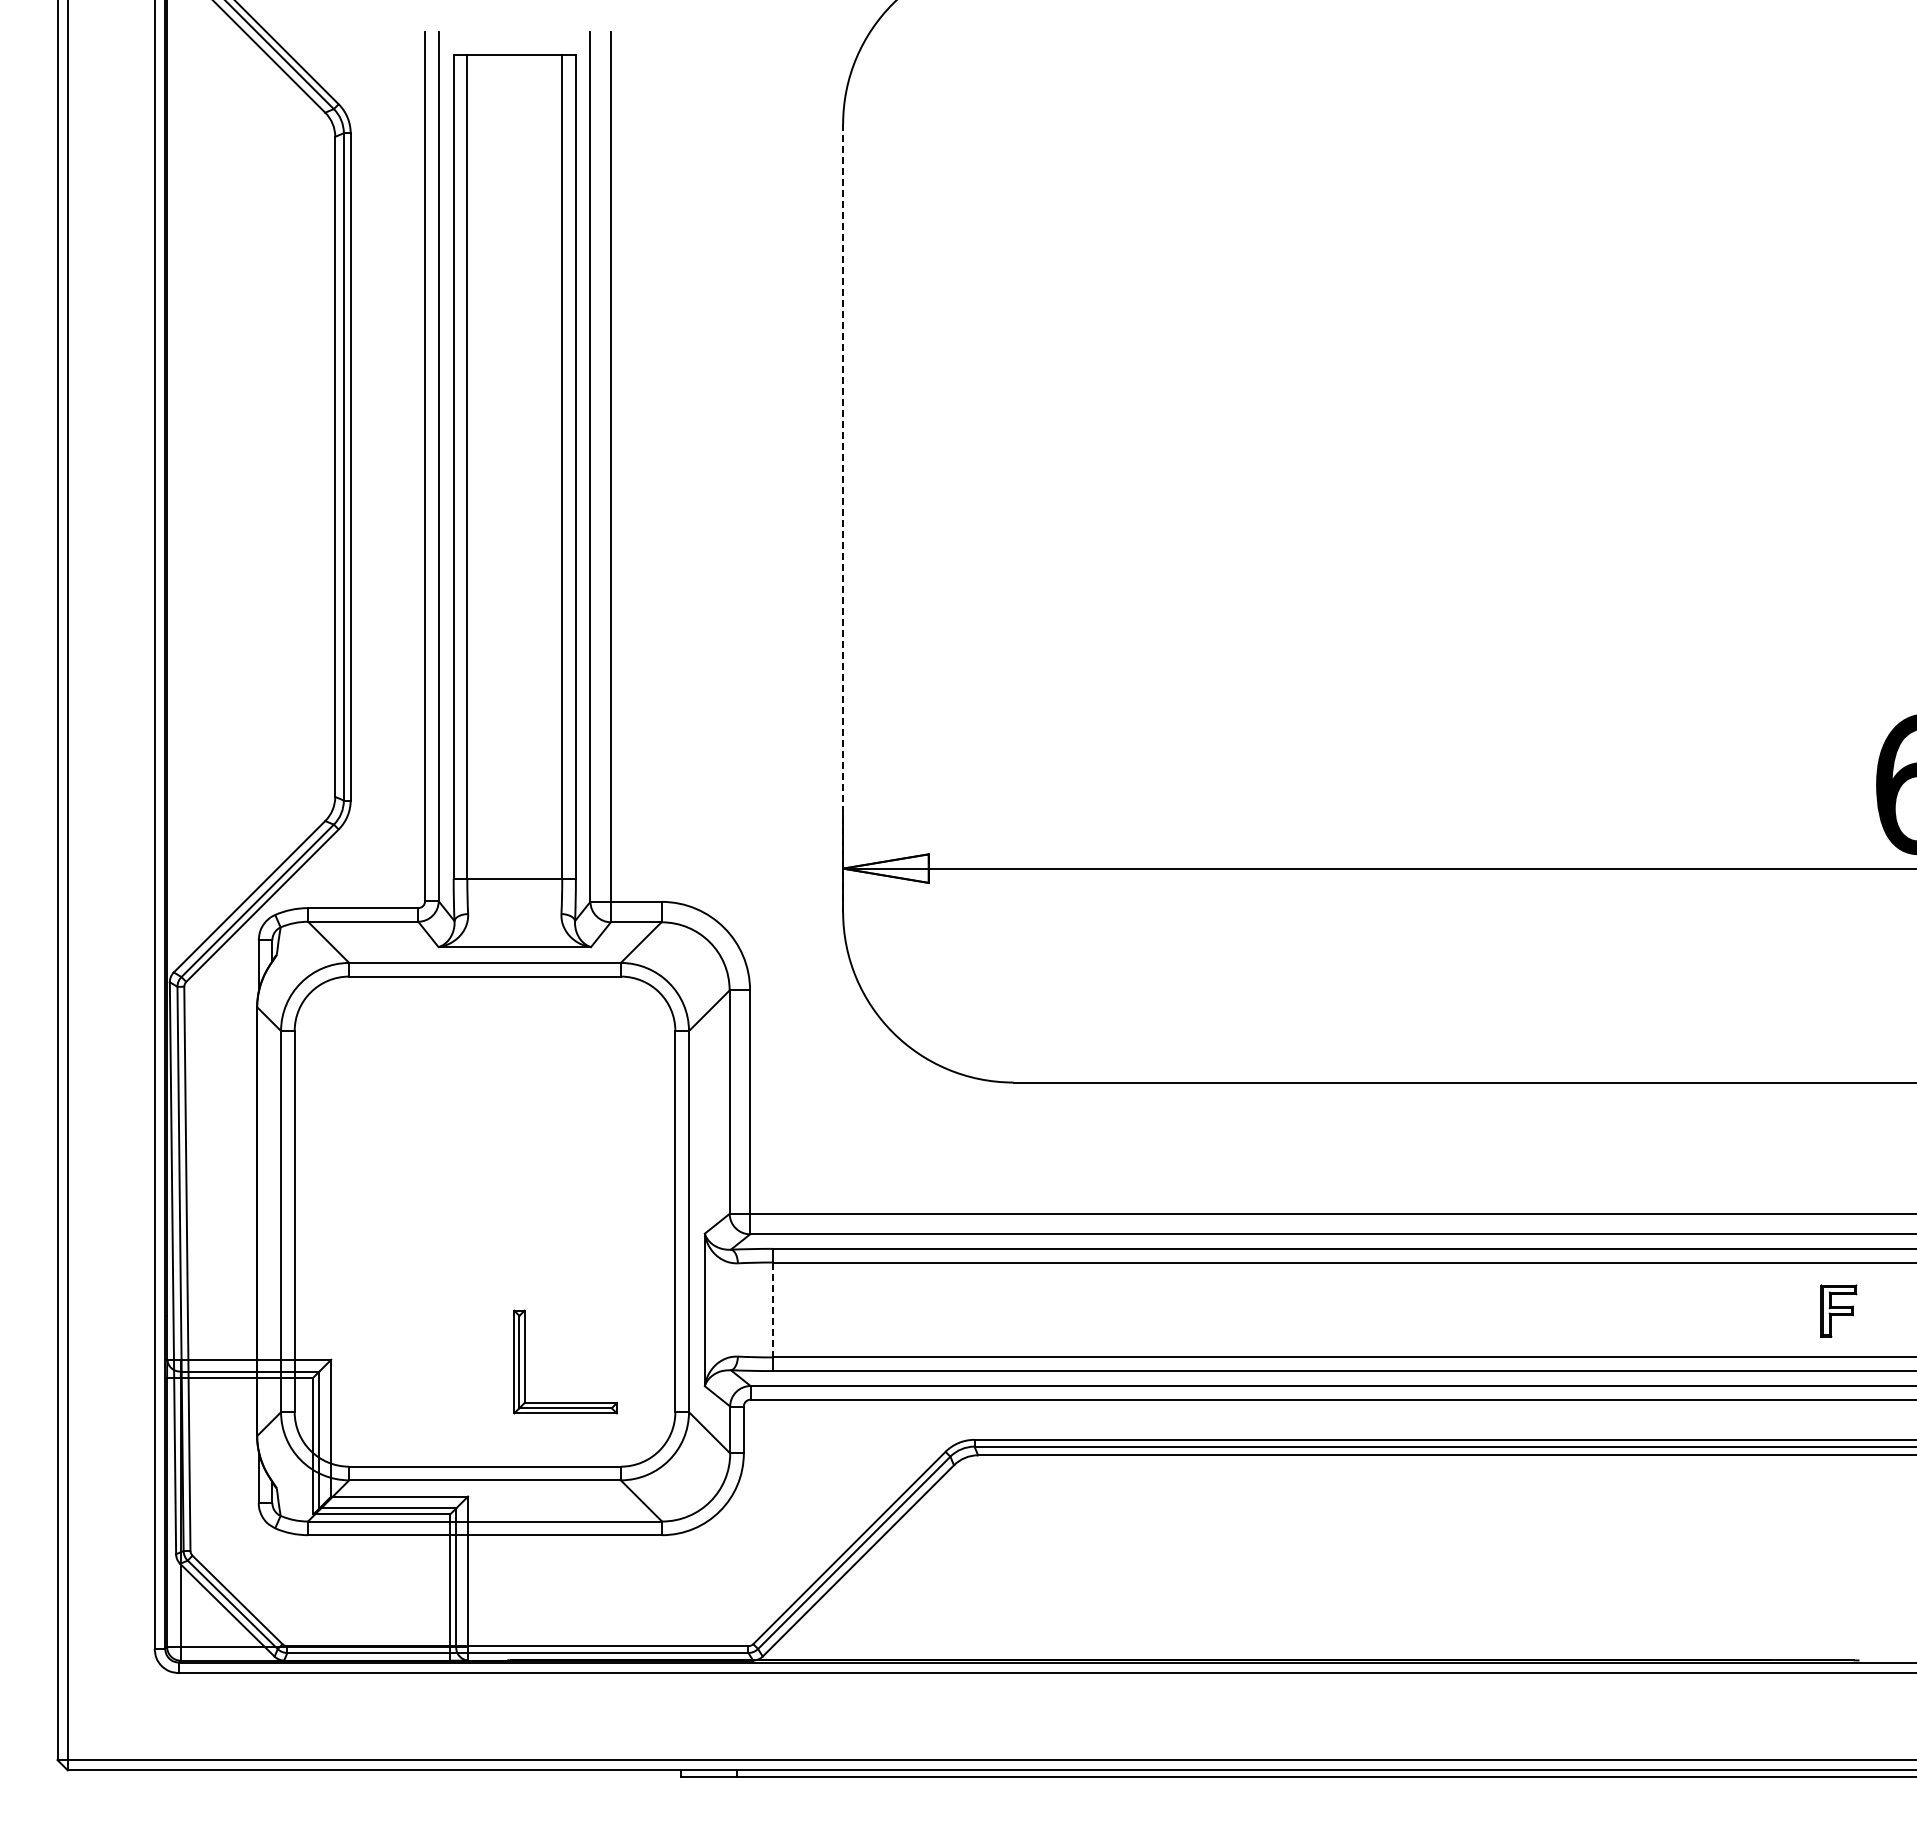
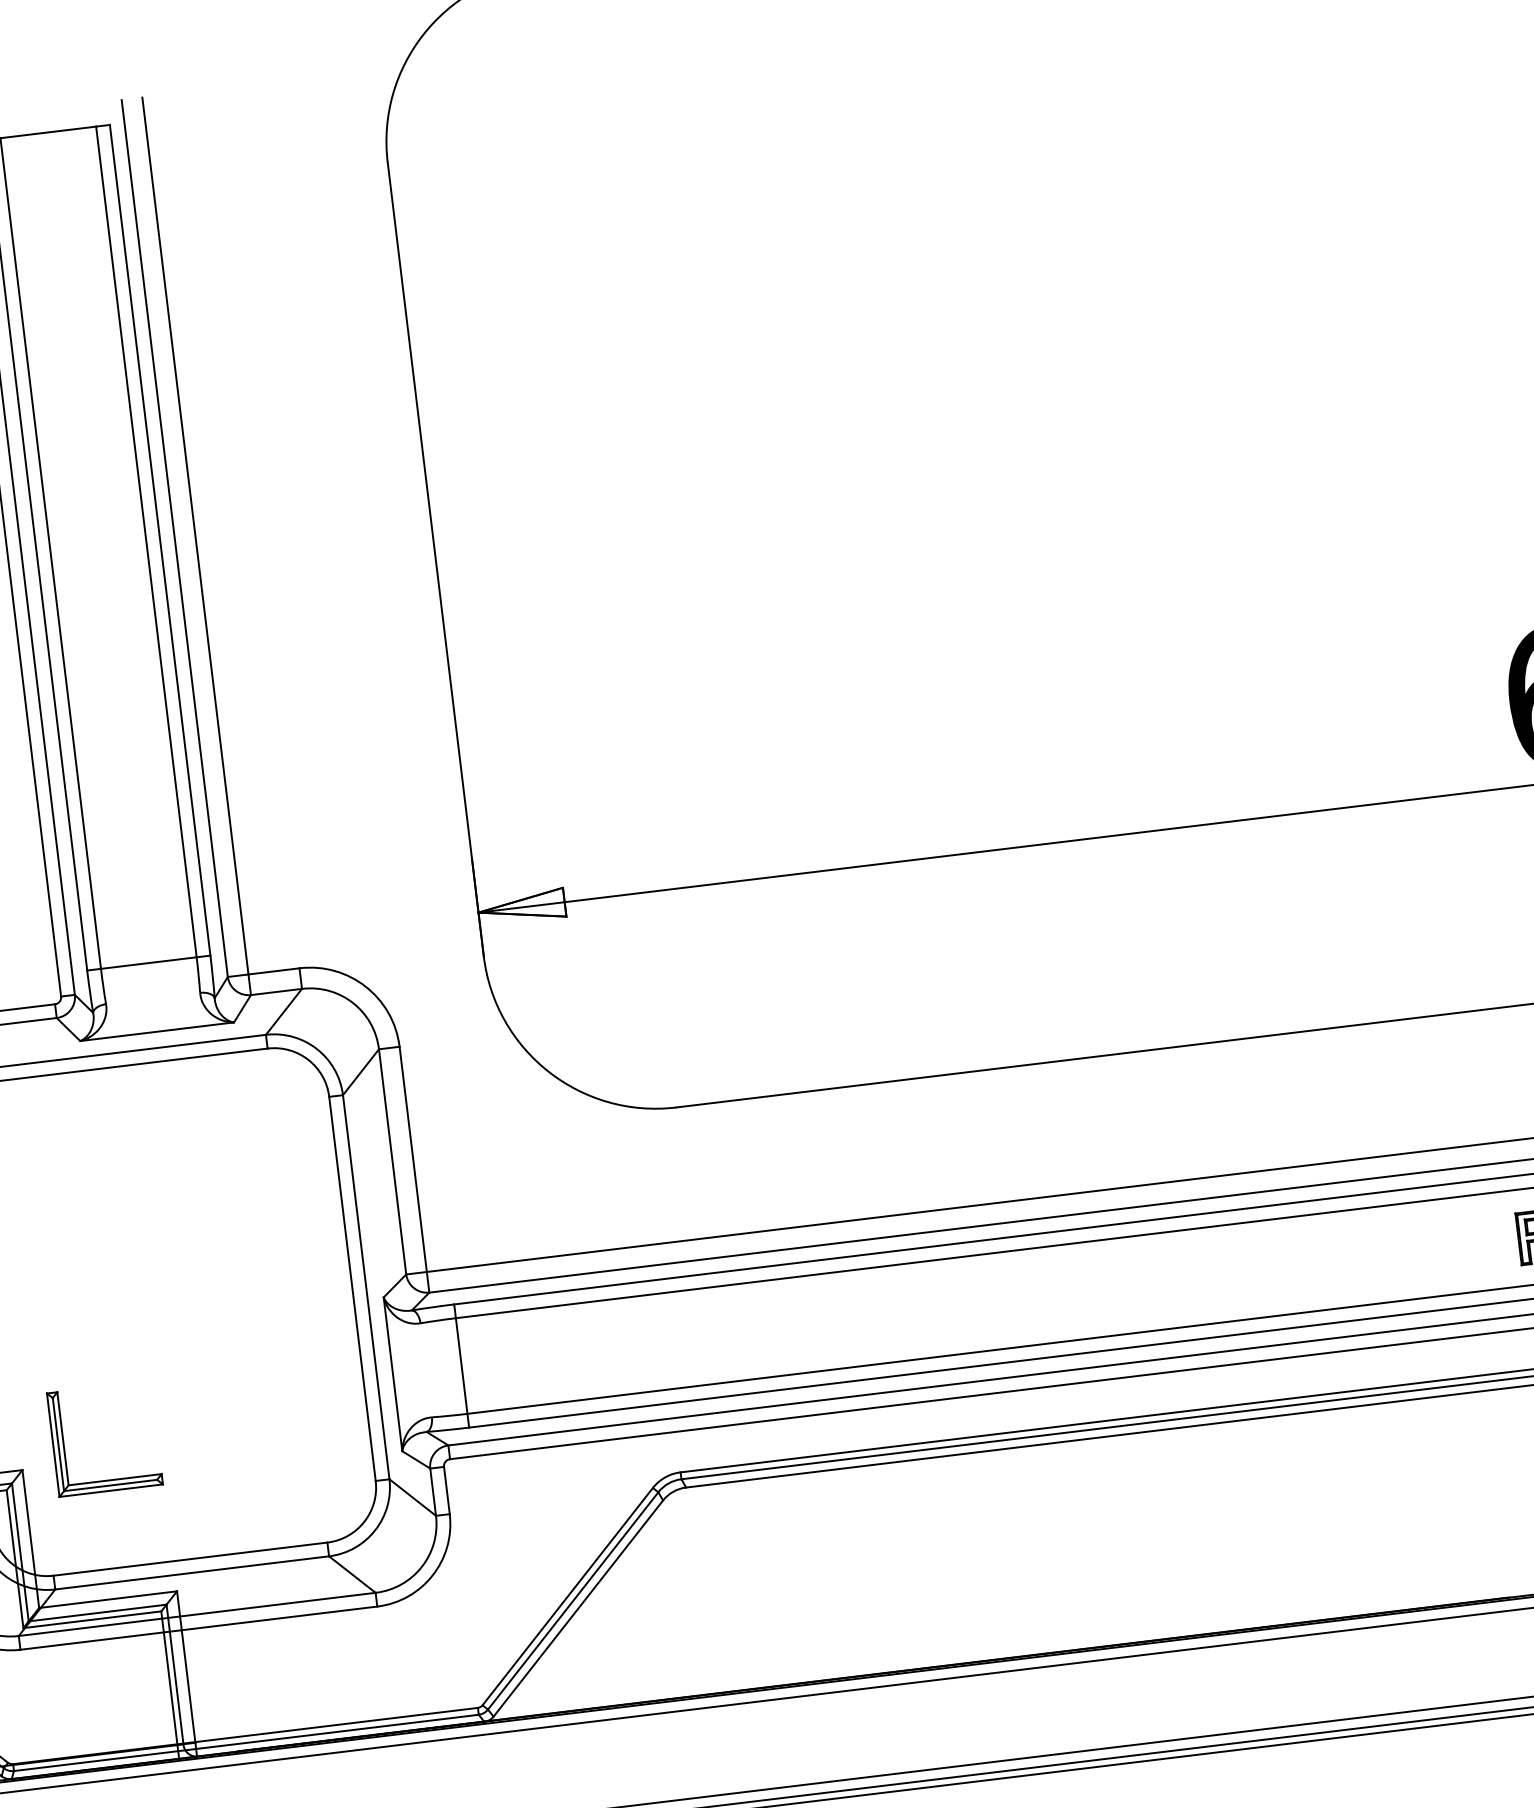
line: (843, 518) -> (436, 559), dashed -> solid
line: (773, 1310) -> (462, 1366), dashed -> solid
part: (525, 1361) -> (64, 1443), moved

